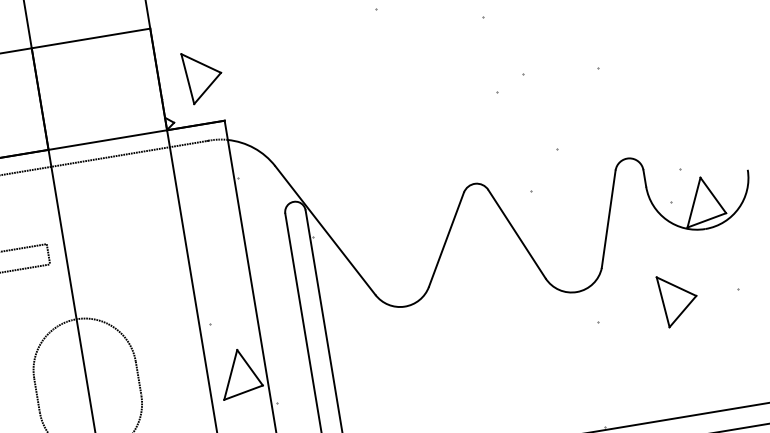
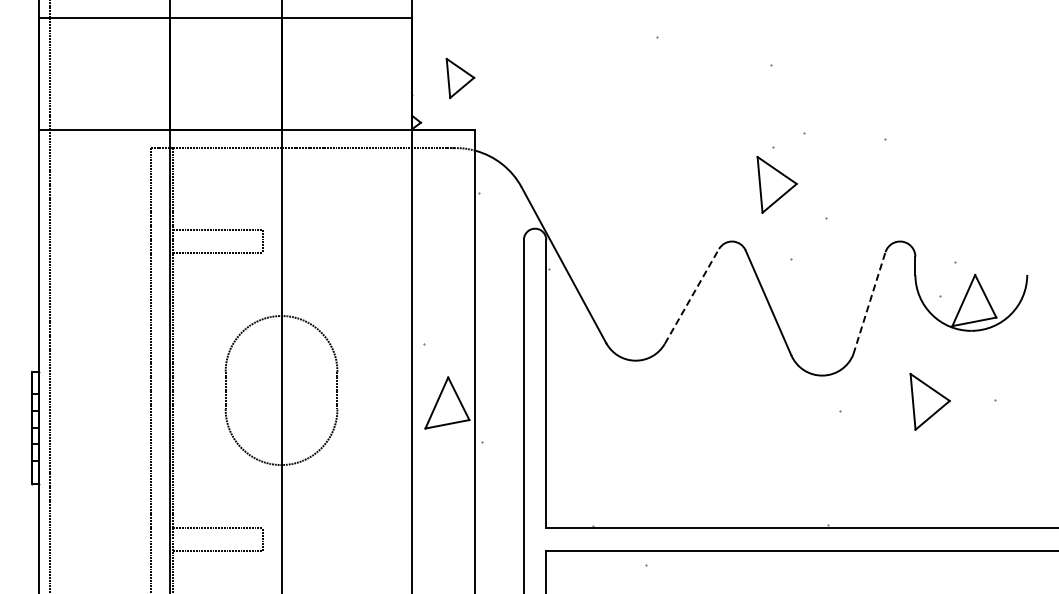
part: (203, 76) -> (460, 78), size x0.7
part: (506, 125) -> (776, 184), added
line: (608, 218) -> (869, 302), solid -> dashed
line: (446, 239) -> (691, 296), solid -> dashed

